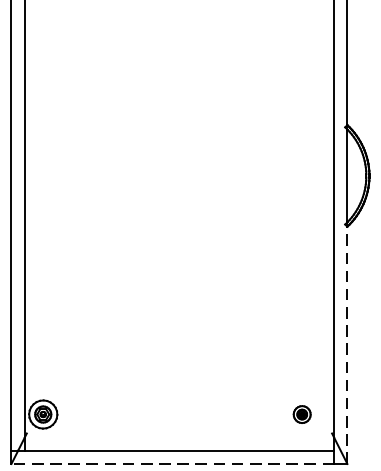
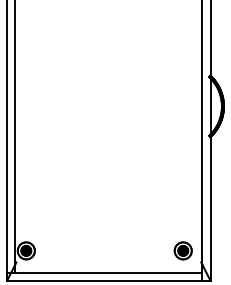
line: (347, 346) -> (210, 209), dashed -> solid
part: (301, 413) -> (182, 250), size x1.67
line: (172, 463) -> (104, 280), dashed -> solid

